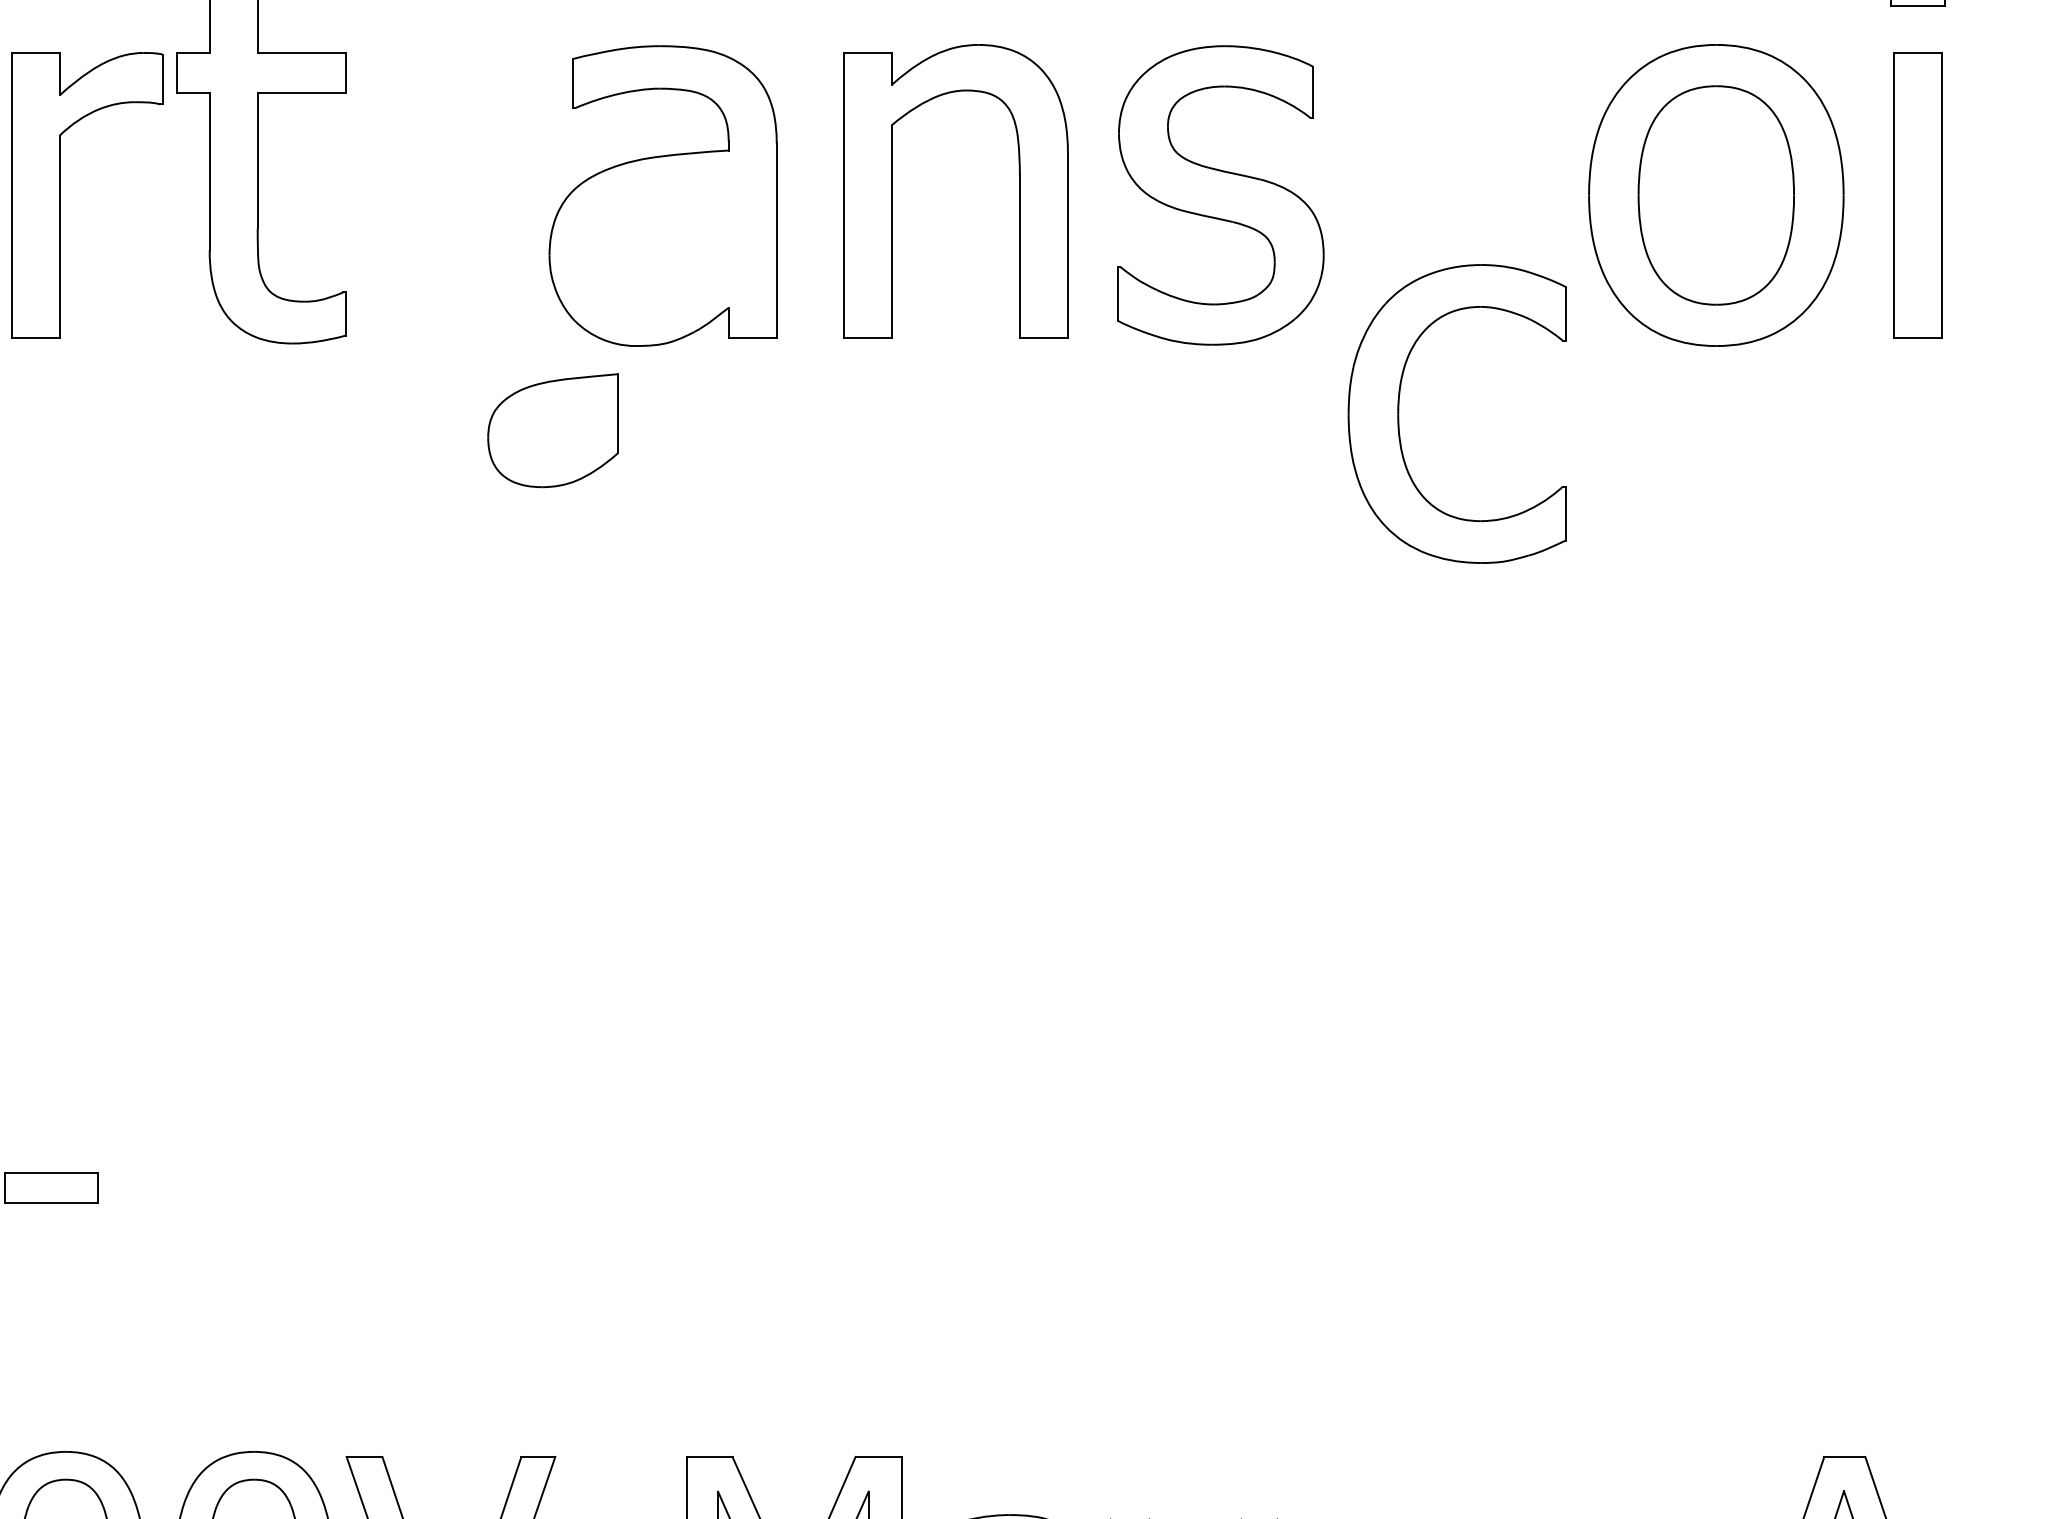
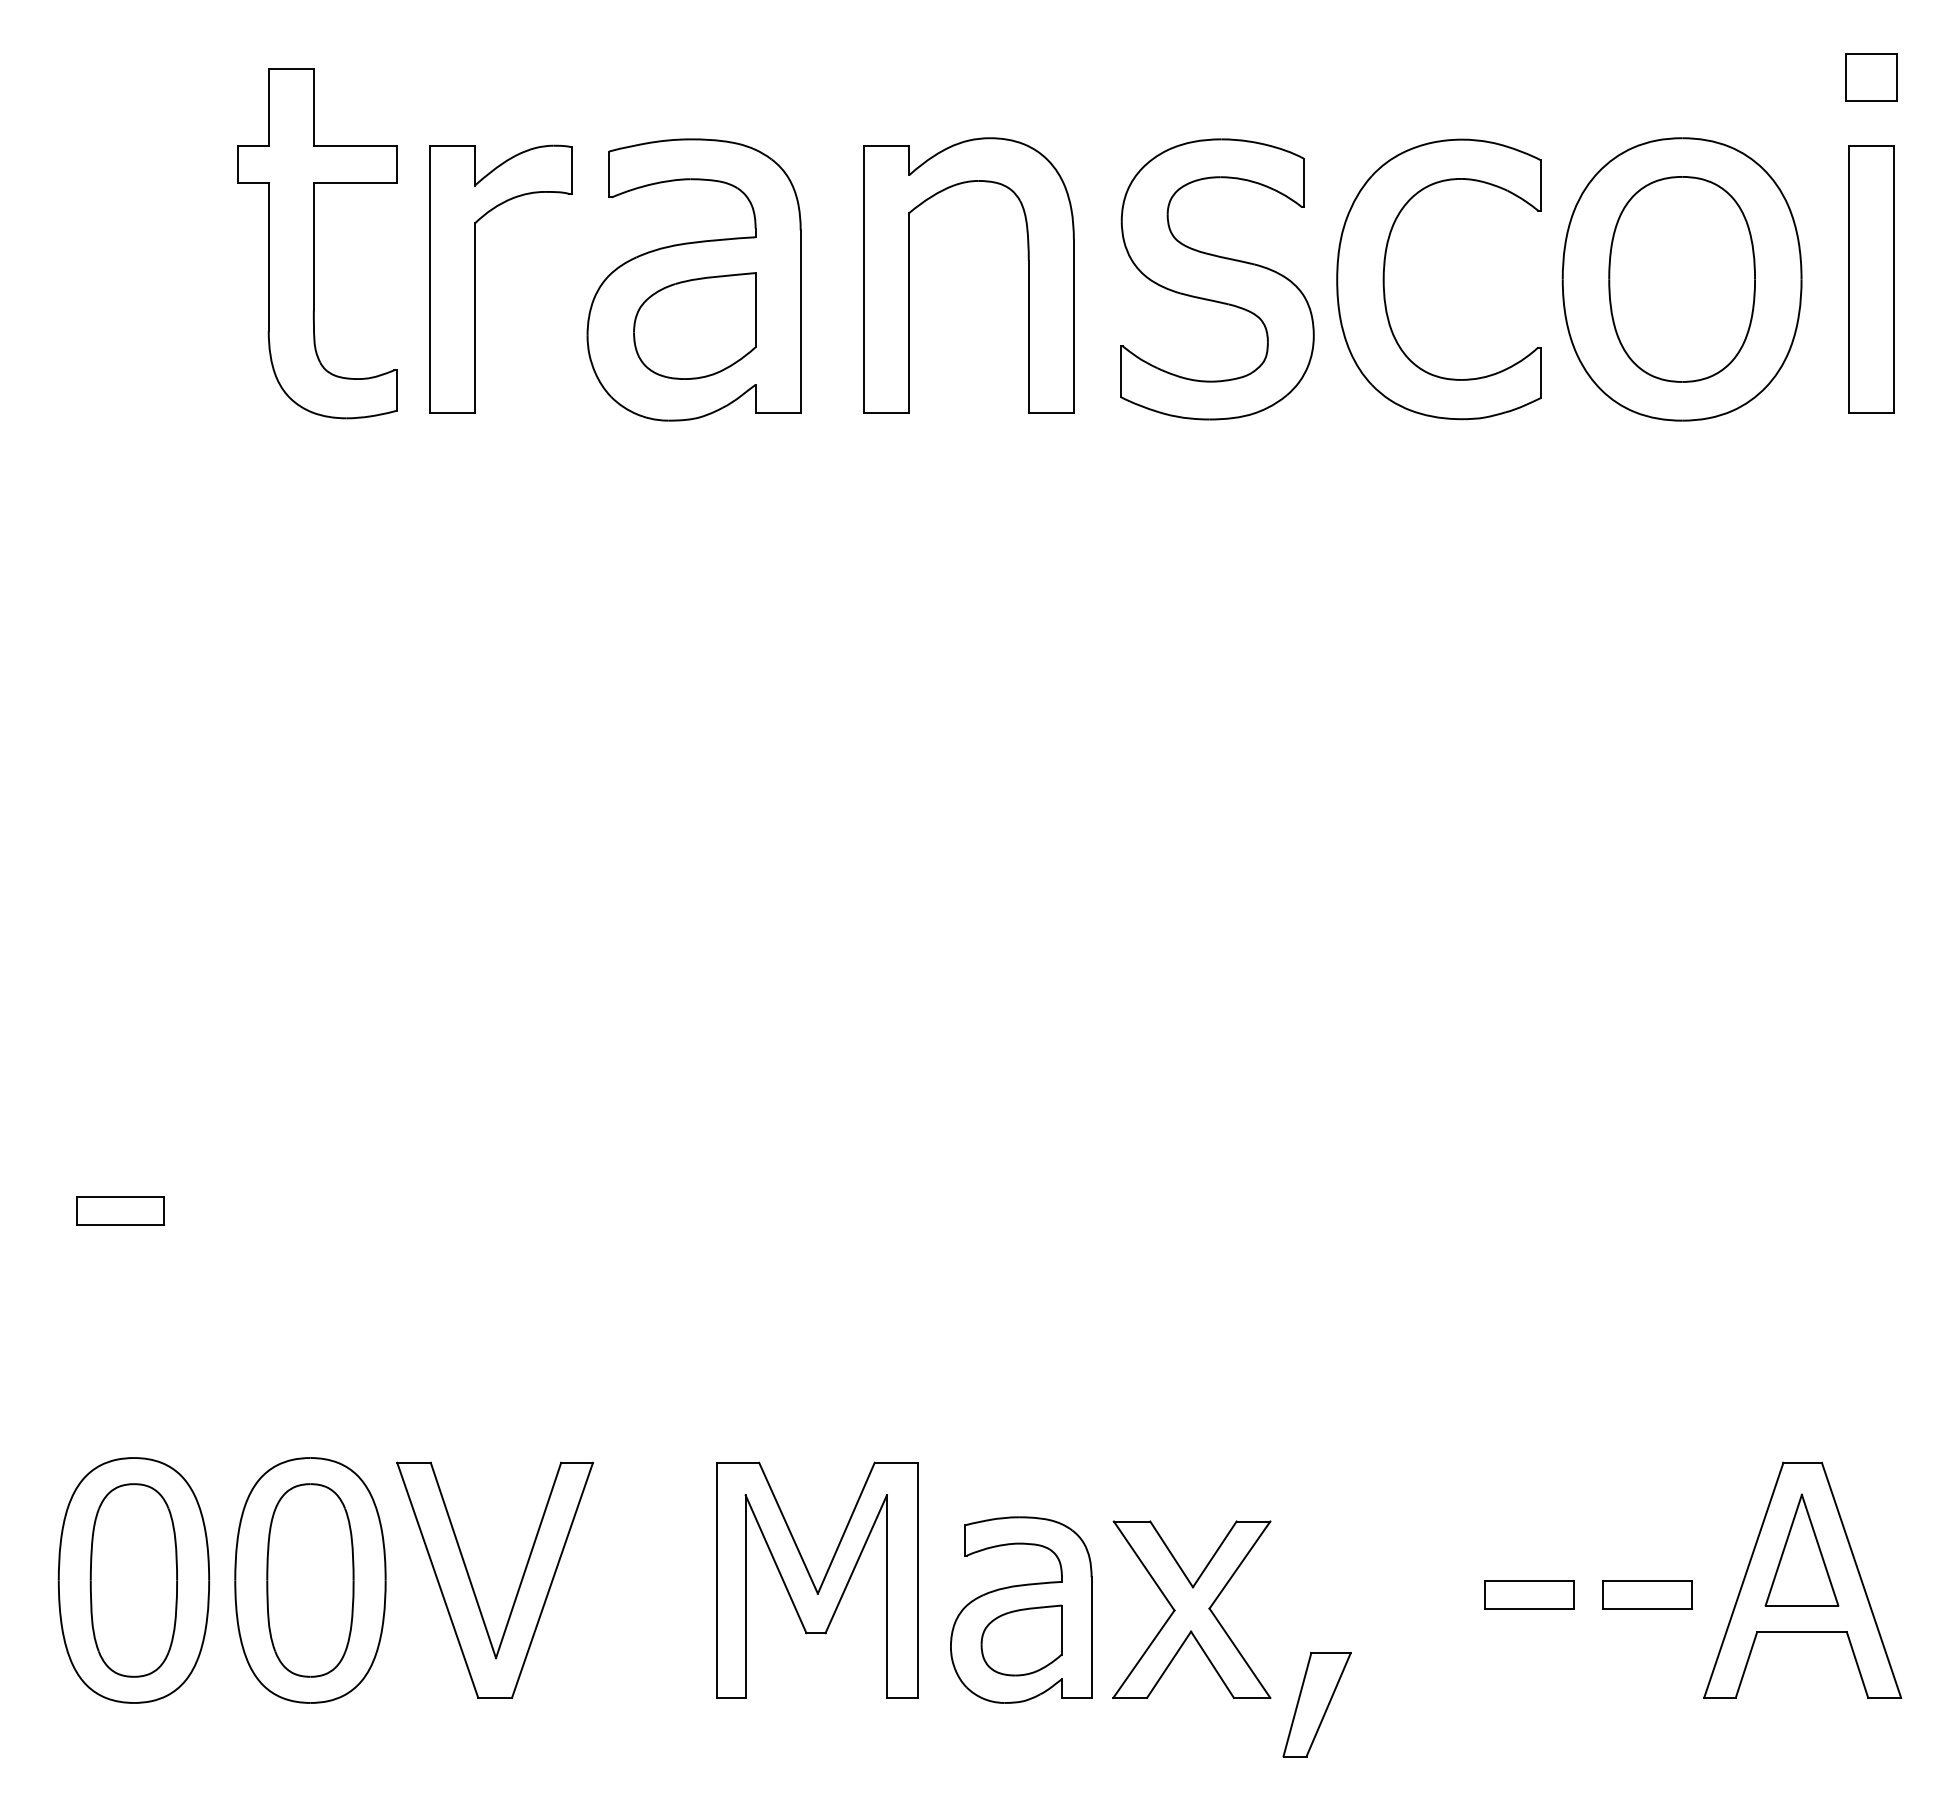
part: (60, 194) -> (475, 278), moved
part: (1399, 414) -> (1384, 279), moved
part: (552, 430) -> (694, 325), moved

